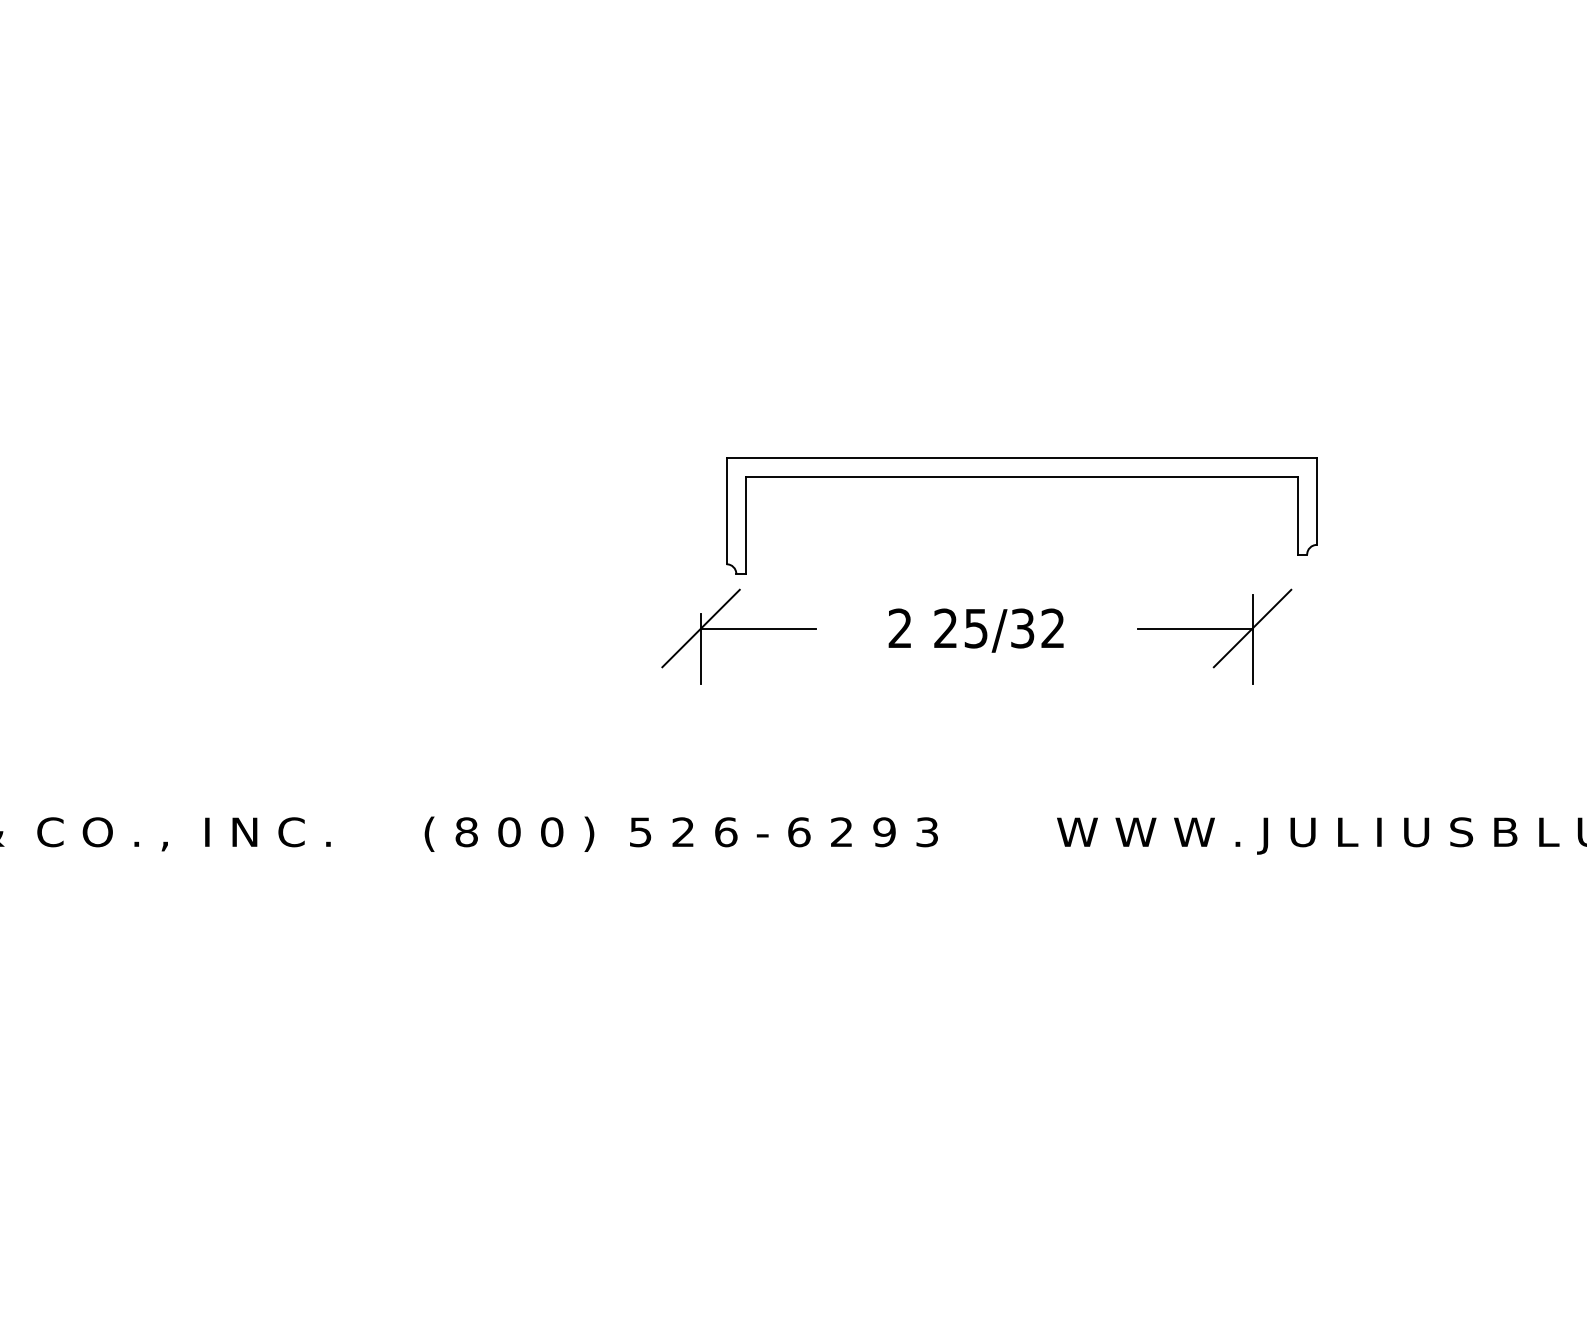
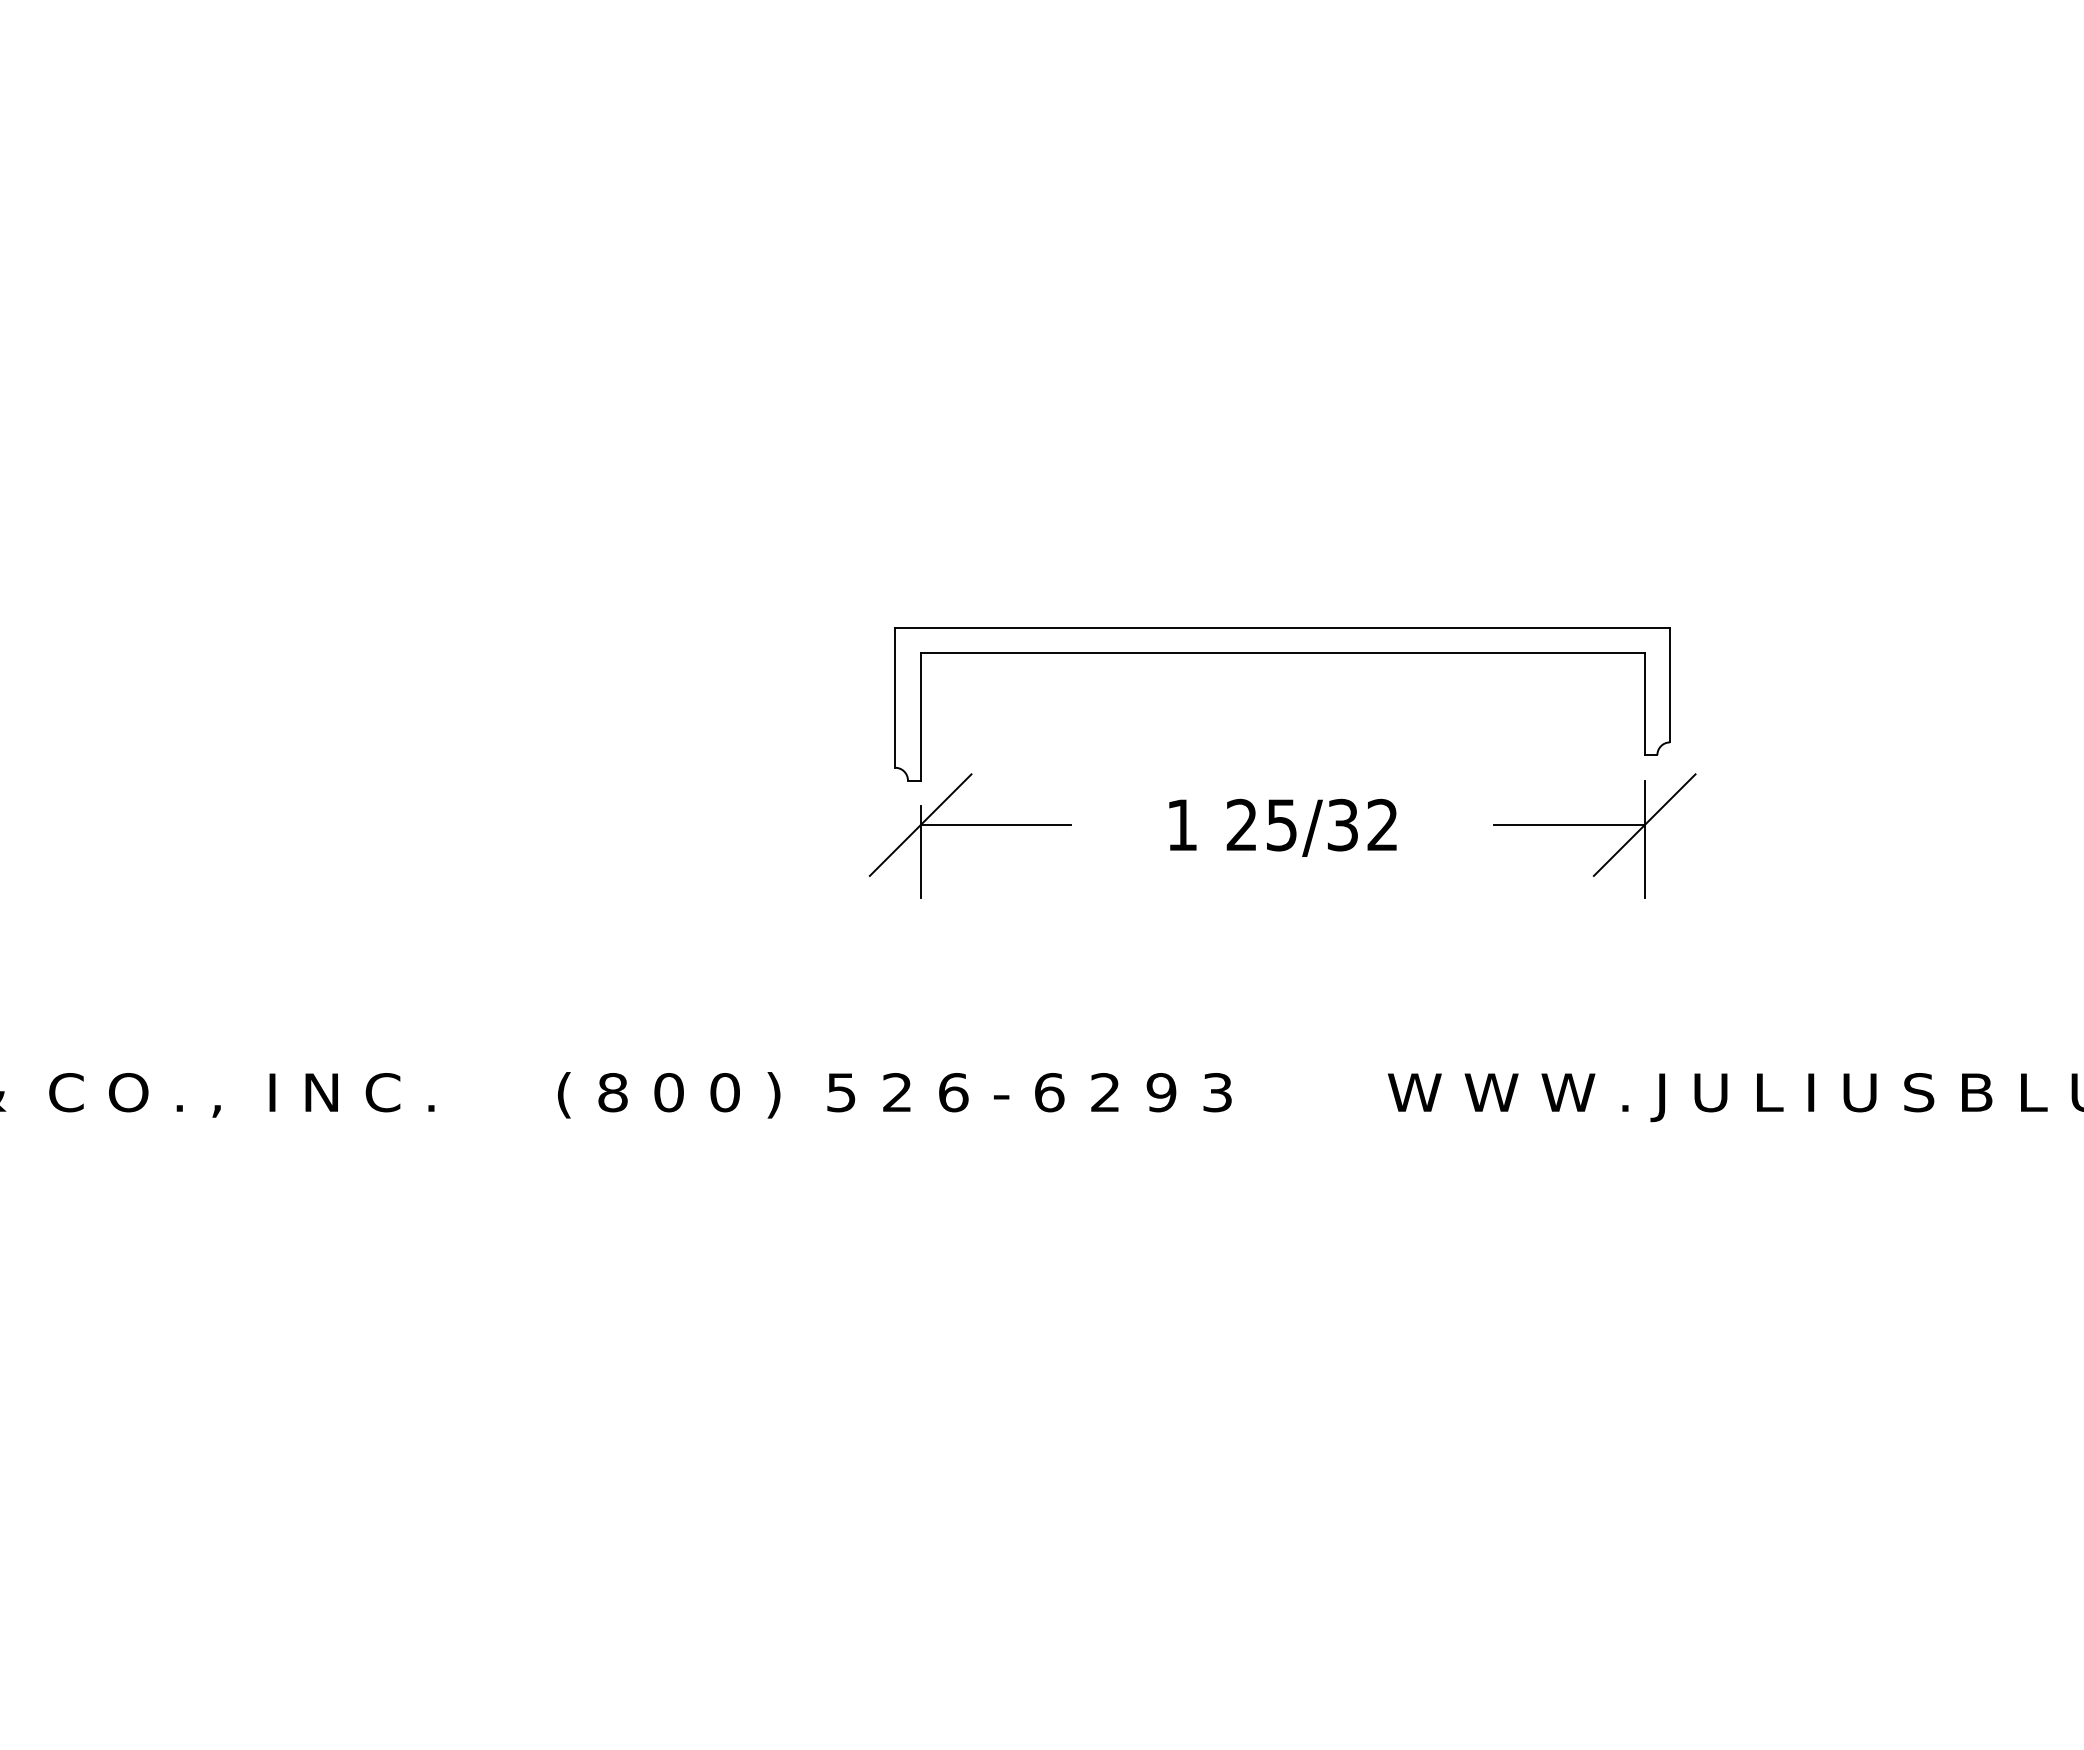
part: (1021, 477) -> (1282, 653), moved
text: (899, 628) -> (1181, 824), 2 -> 1

